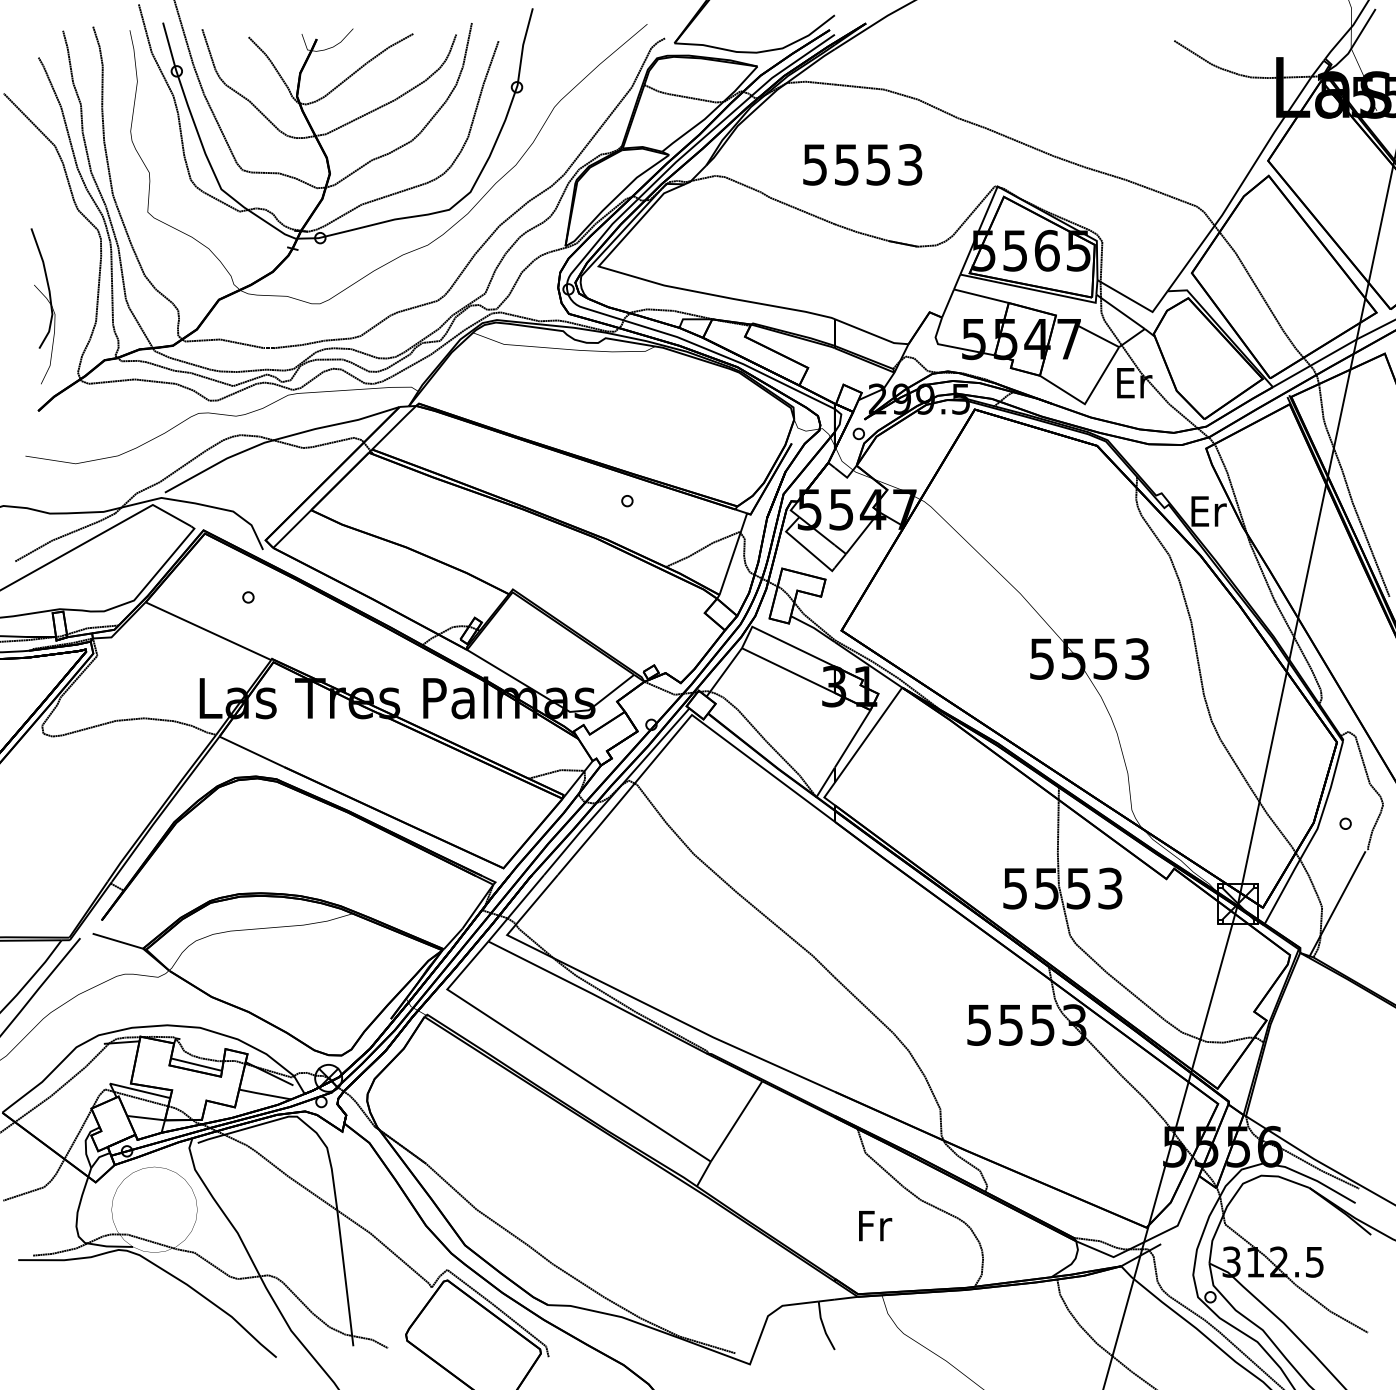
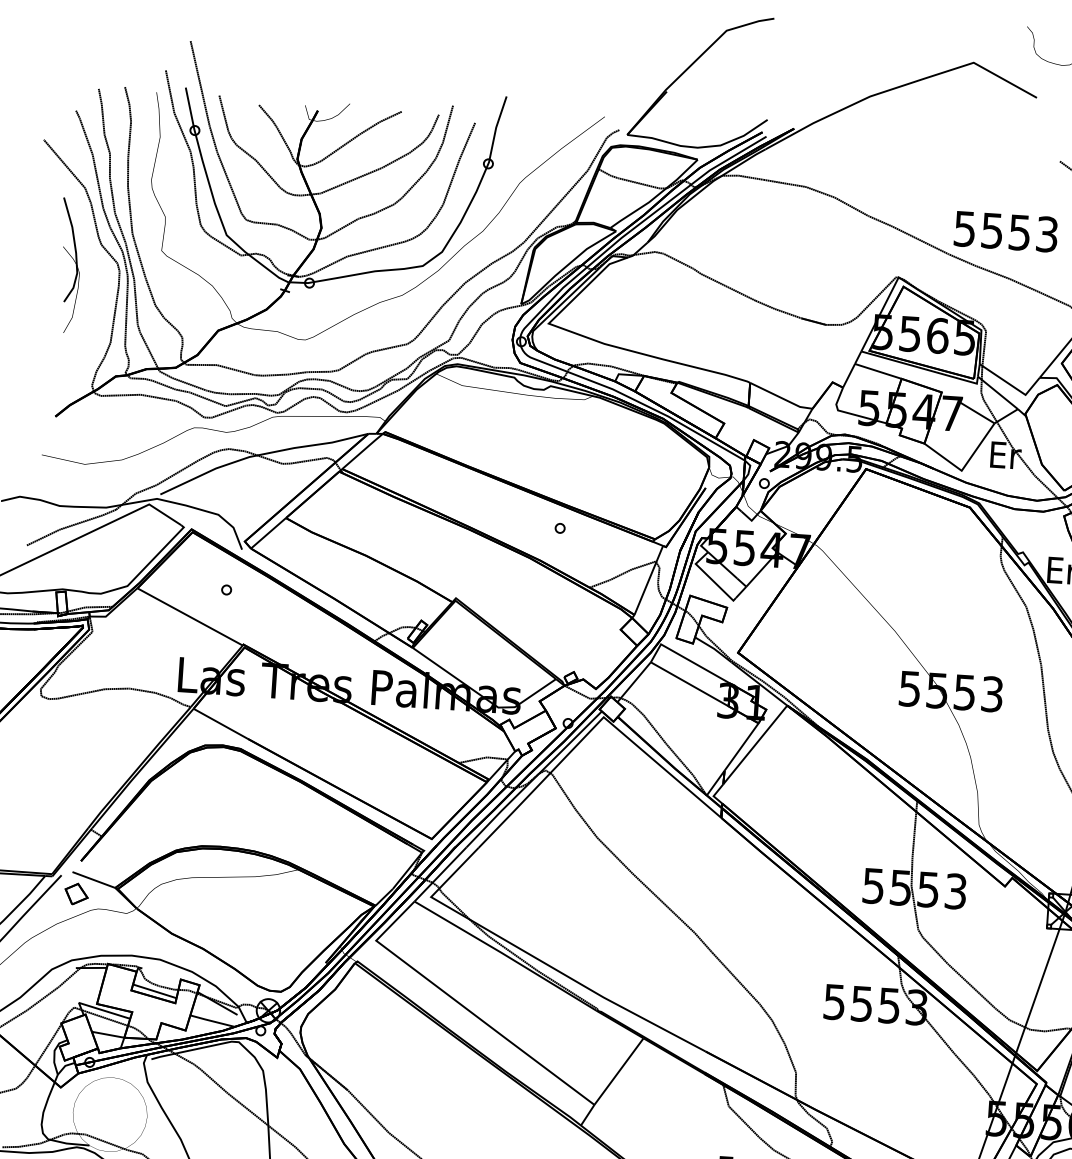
text: (862, 164) -> (1005, 231), moved
part: (49, 303) -> (75, 263), moved
part: (99, 958) -> (76, 893), added

